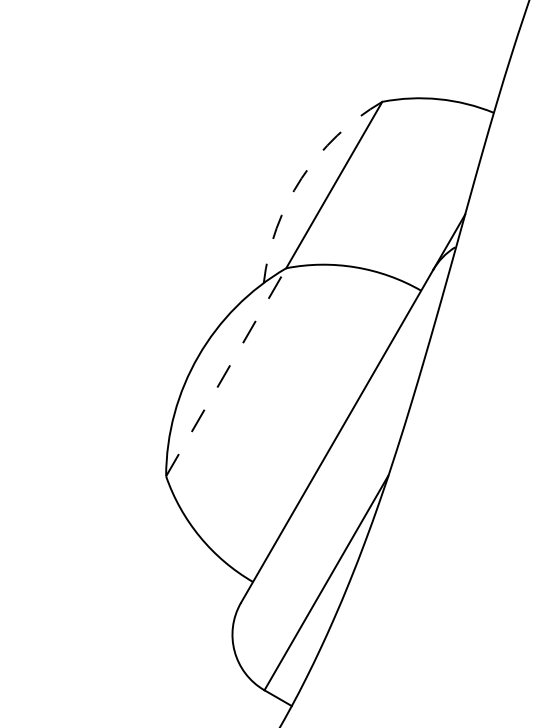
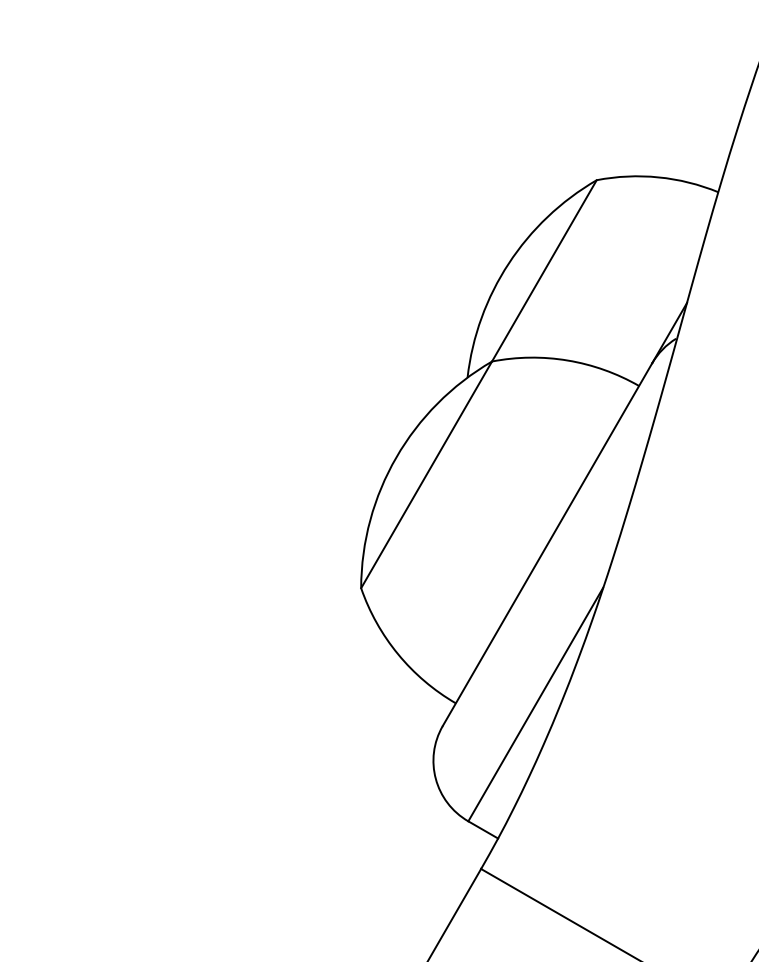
arc: (301, 178) -> (508, 263), dashed -> solid
line: (226, 371) -> (426, 474), dashed -> solid

